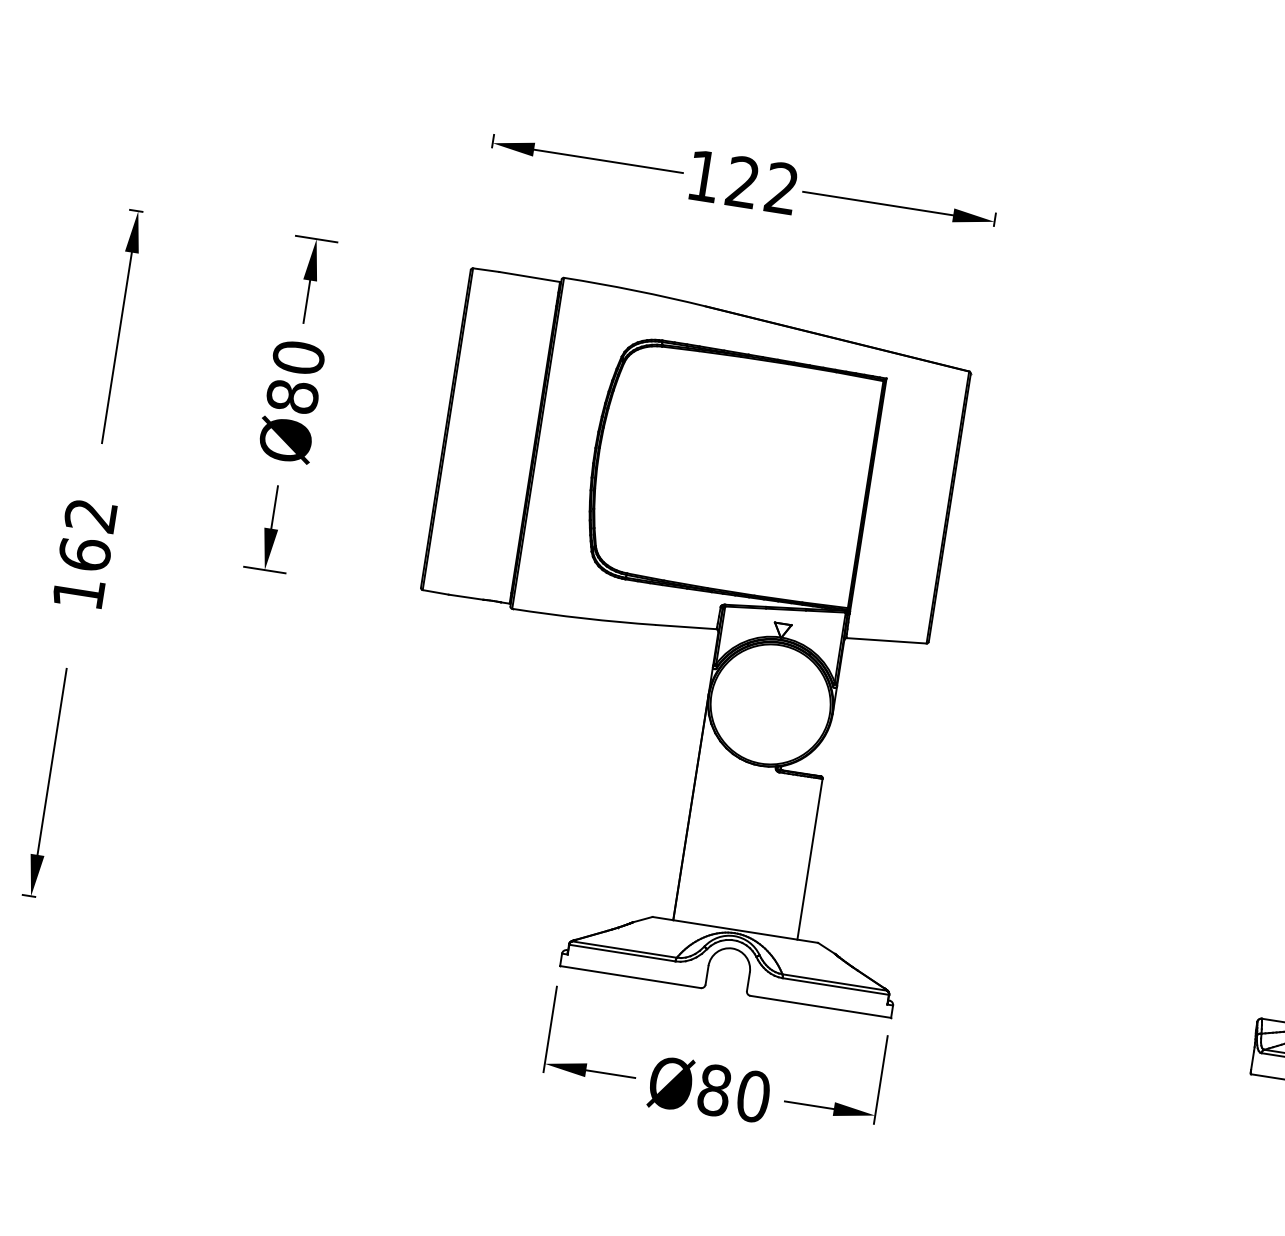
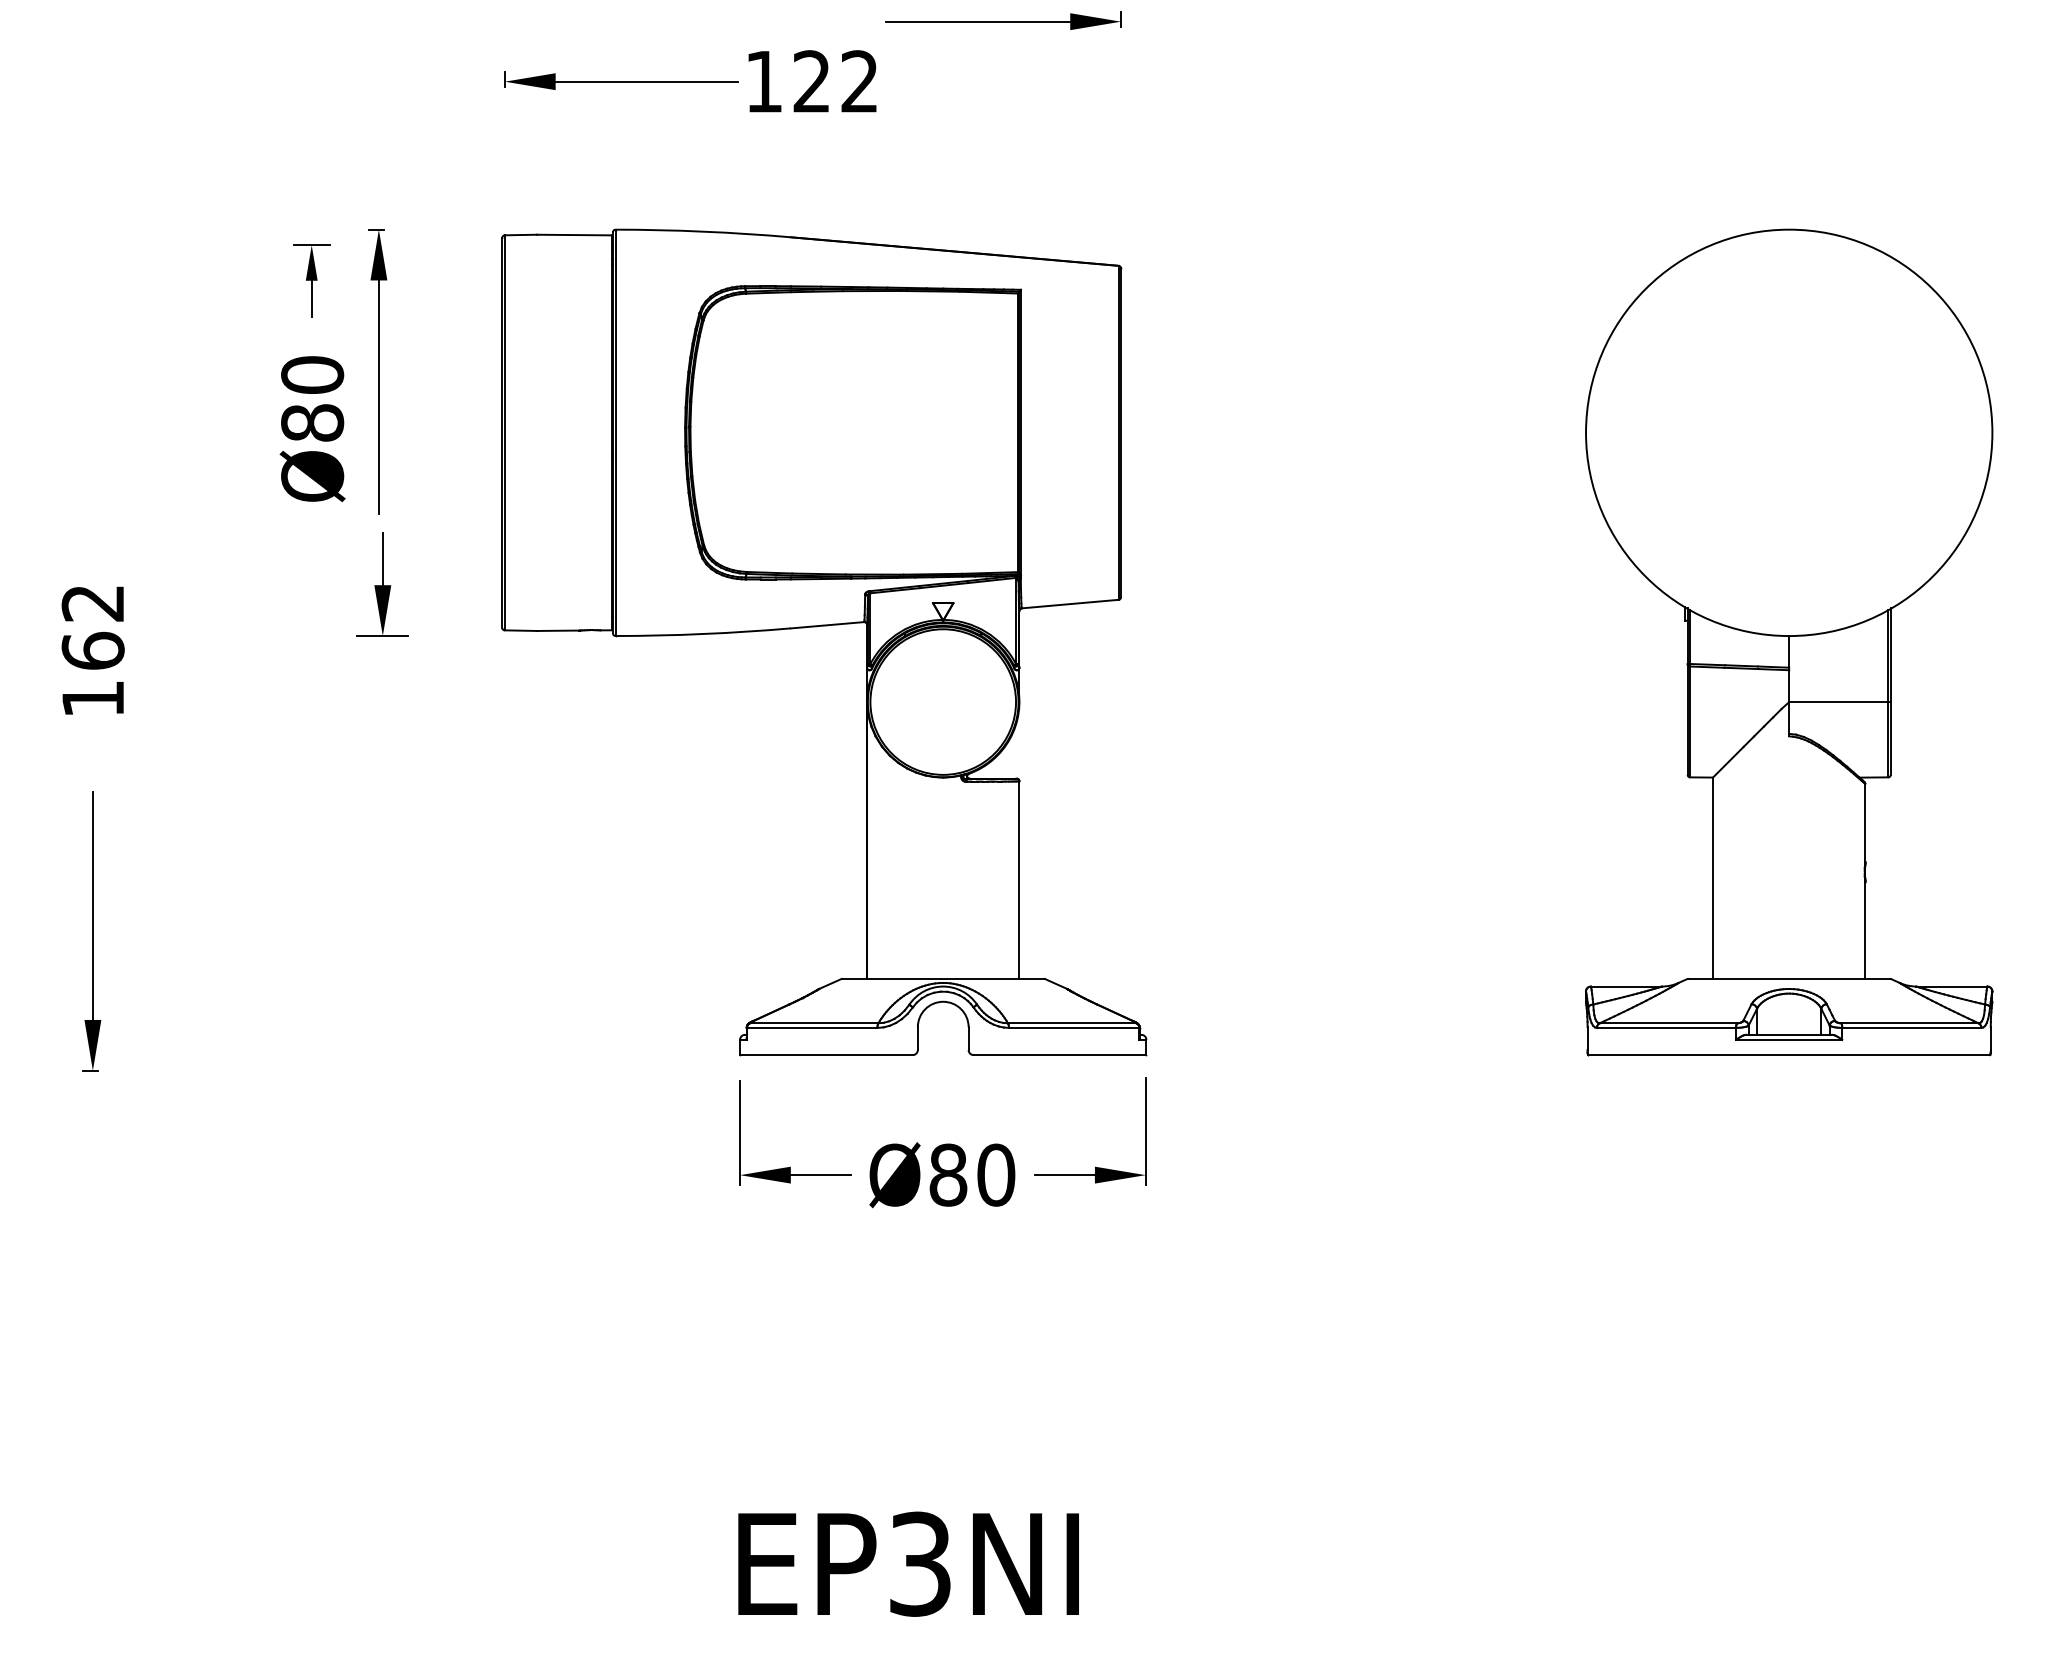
part: (899, 205) -> (1003, 20), moved
part: (309, 281) -> (311, 281), size x0.7
part: (119, 326) -> (377, 371), moved
part: (271, 528) -> (382, 584), moved

